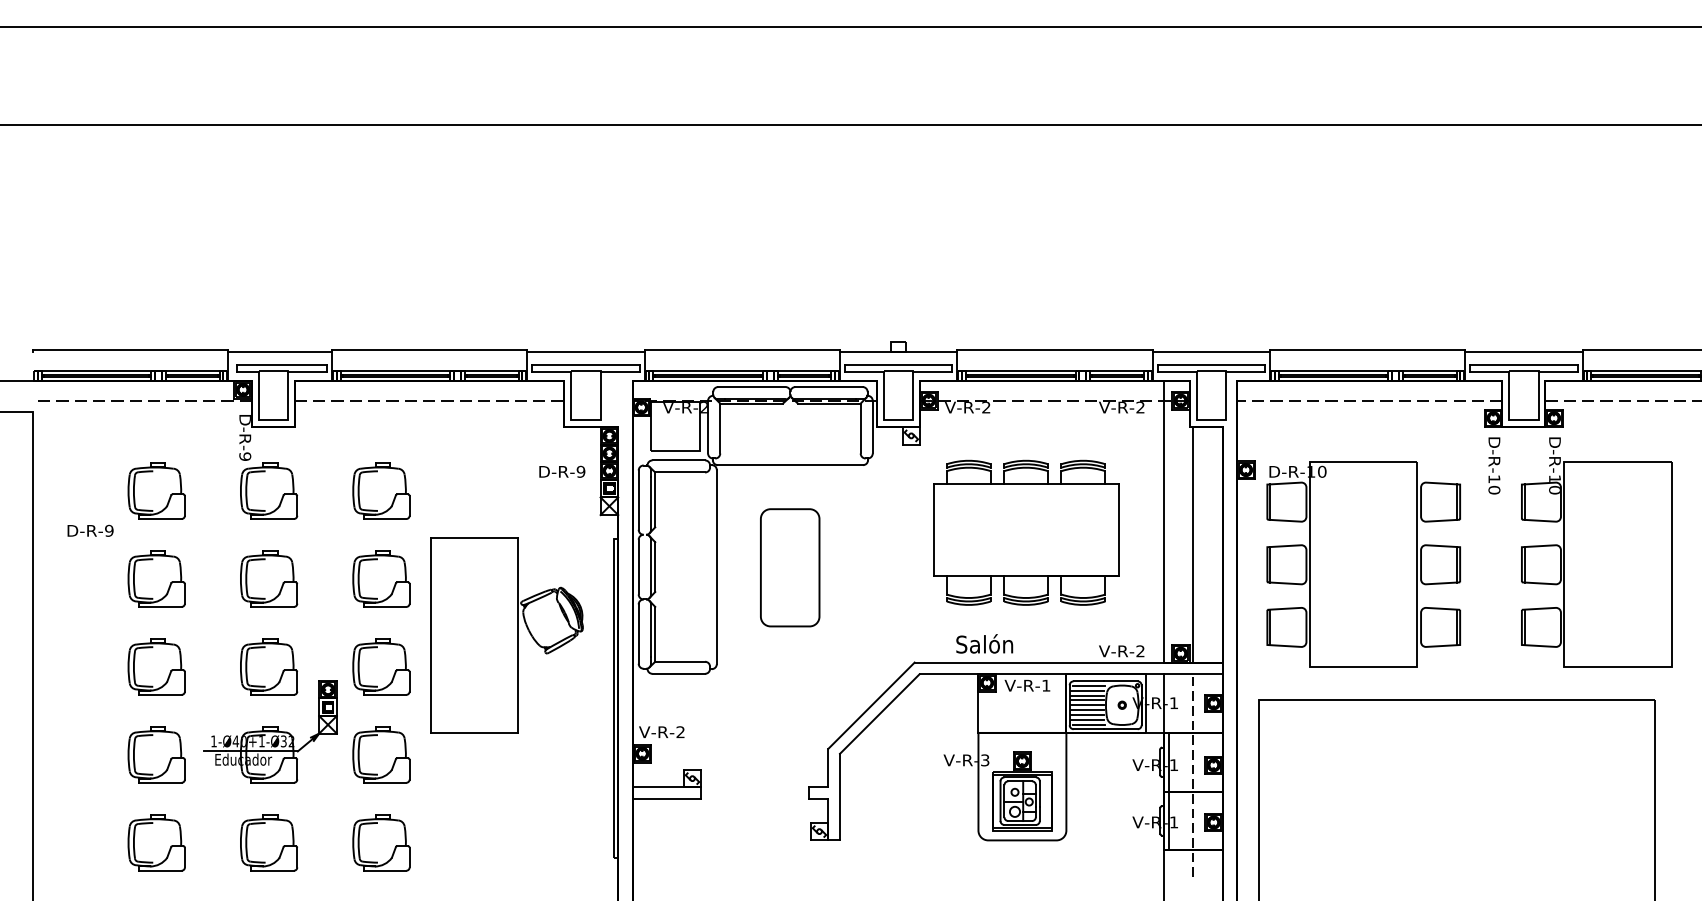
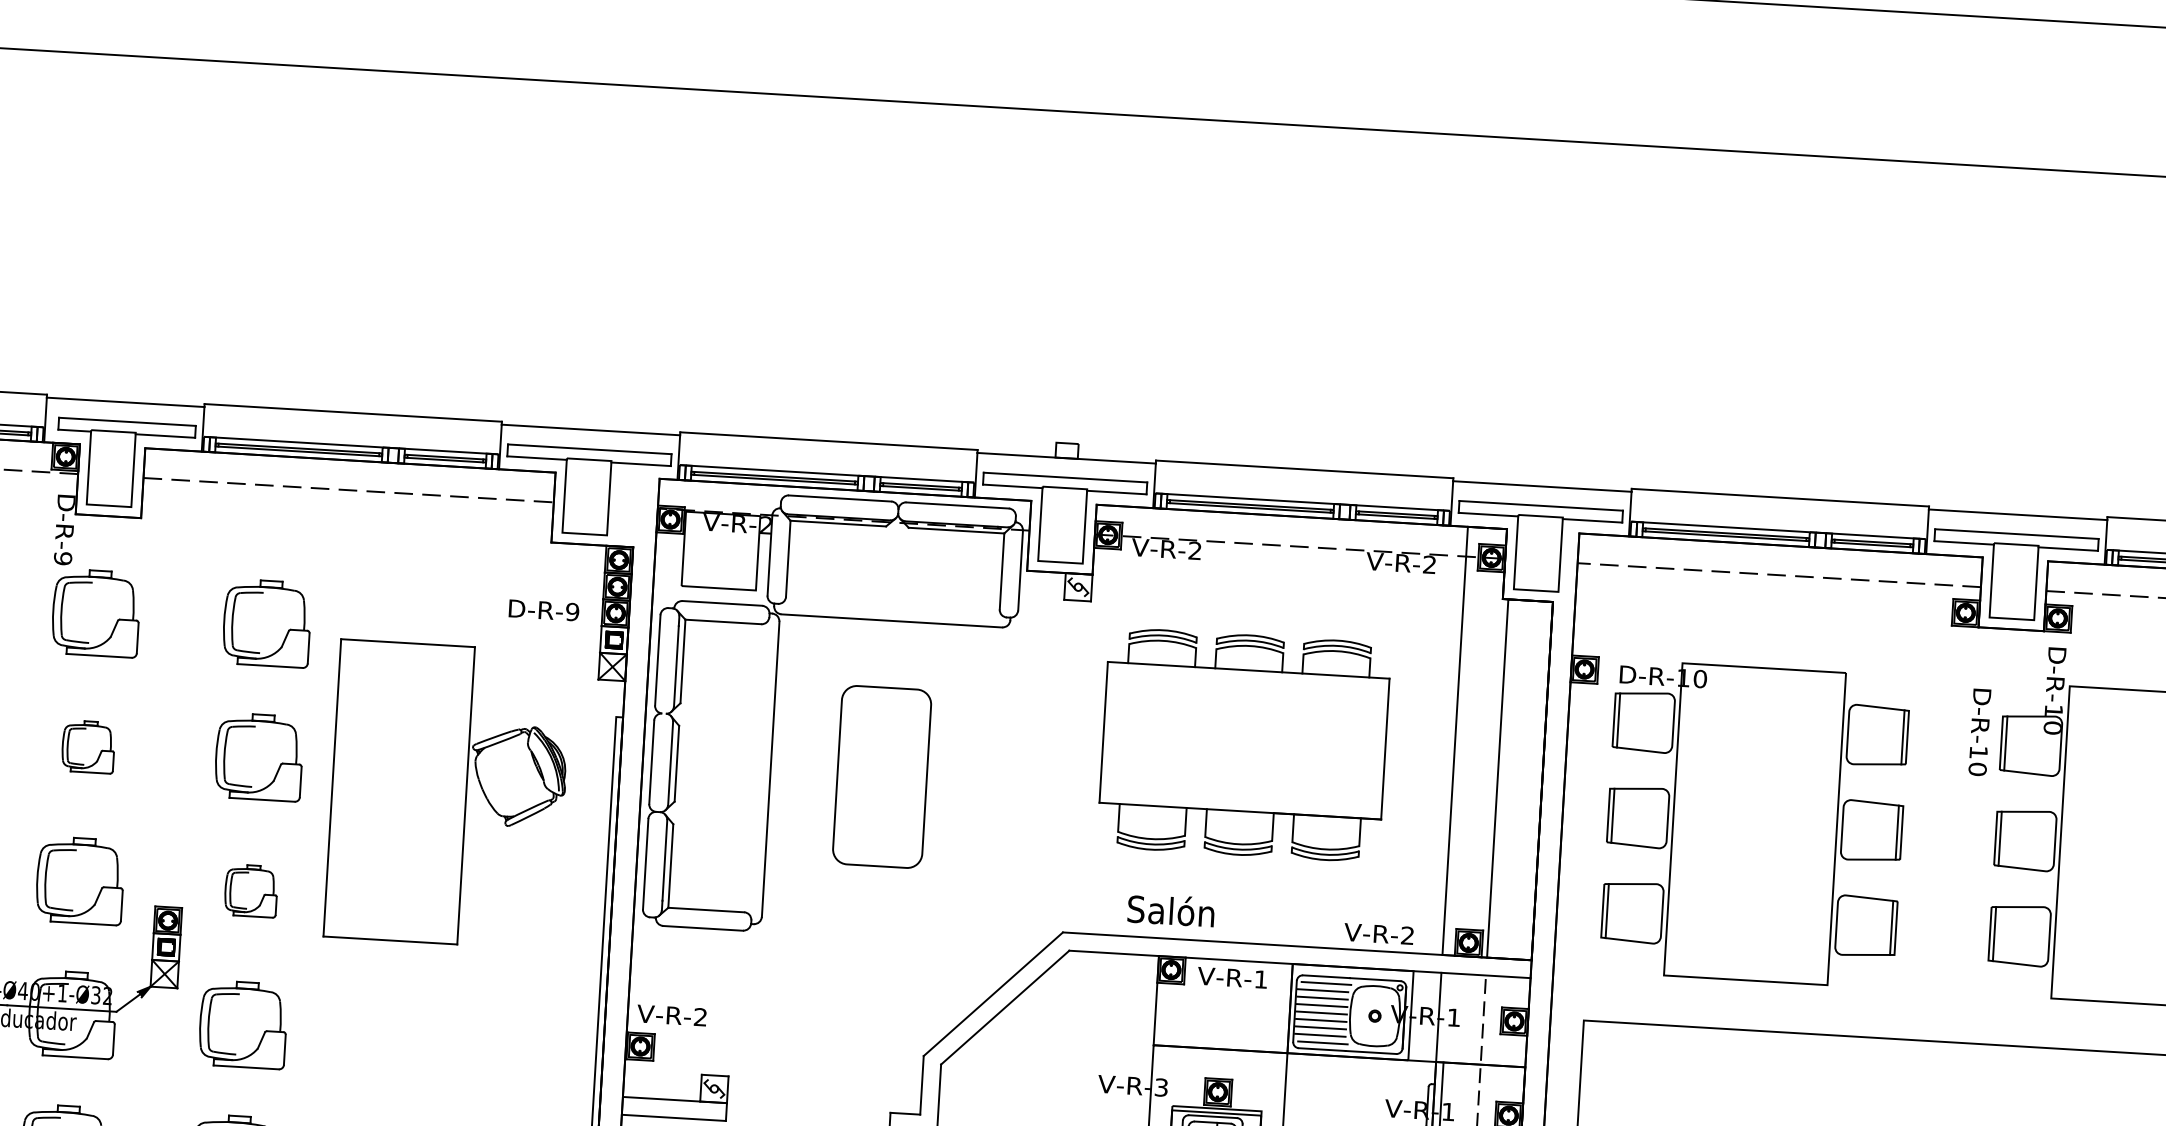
text: (1494, 465) -> (1980, 731), moved
part: (269, 578) -> (88, 746), size x0.6
part: (506, 635) -> (447, 794), moved
part: (381, 666) -> (251, 890), size x0.6

